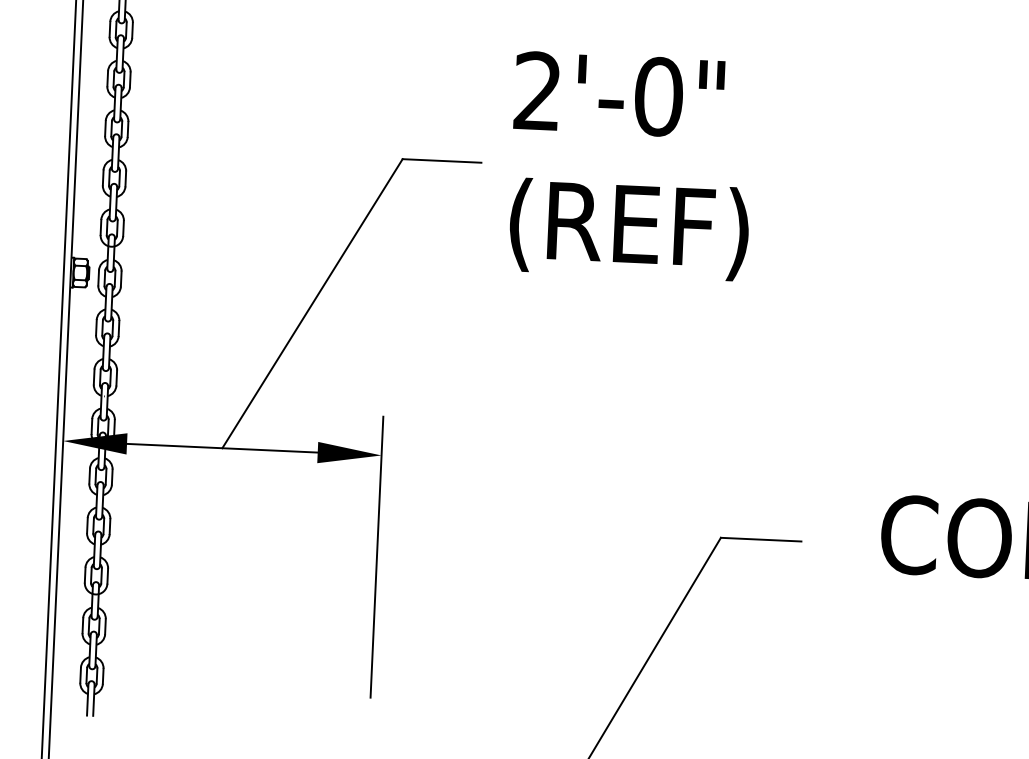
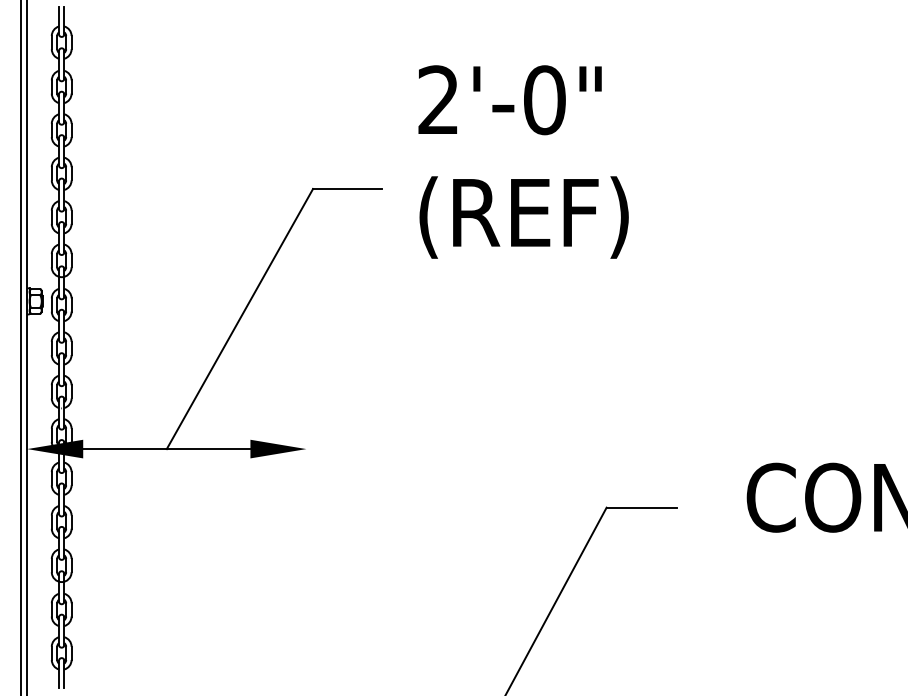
text: (631, 165) -> (523, 161), moved
line: (377, 557) -> (306, 538), removed

